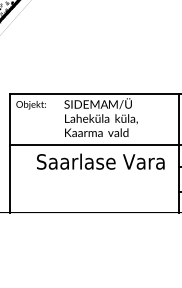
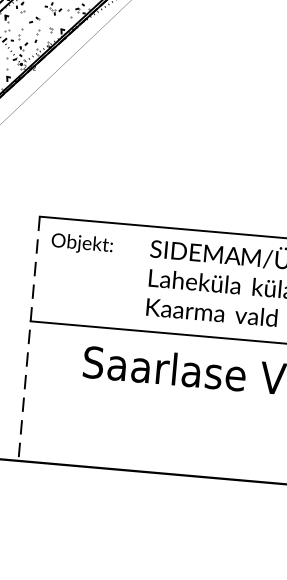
line: (9, 153) -> (28, 339), solid -> dashed

